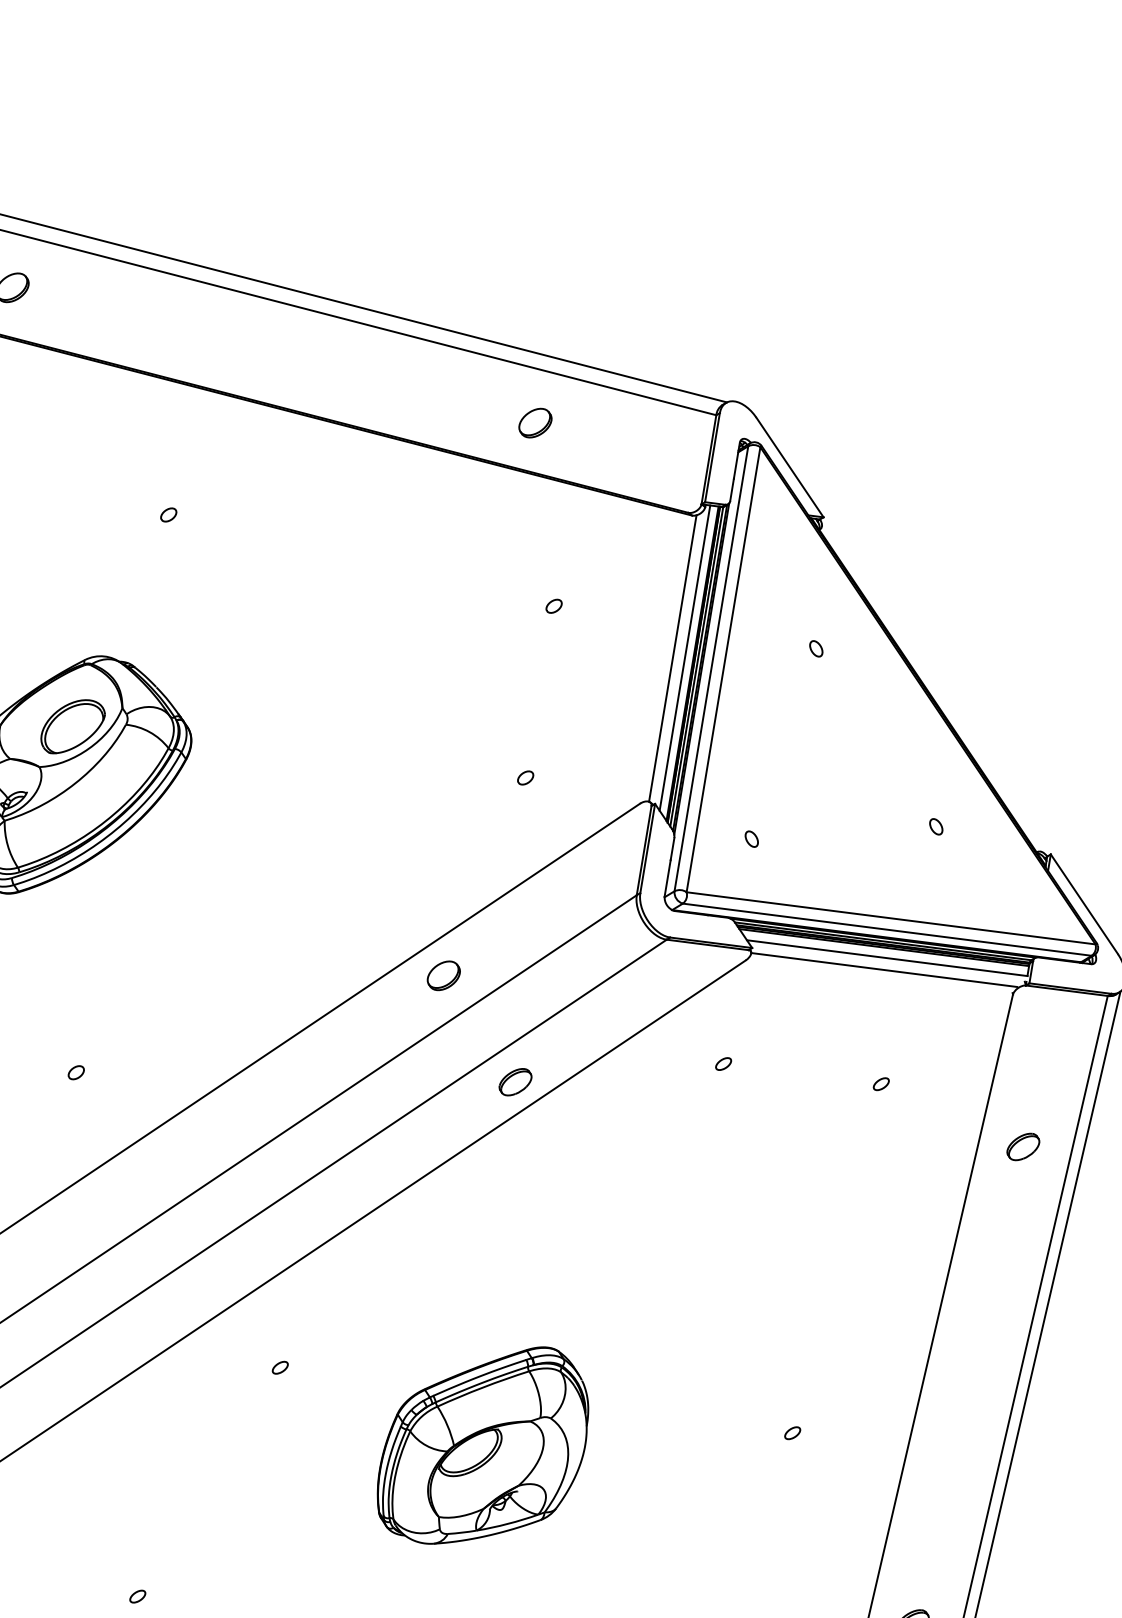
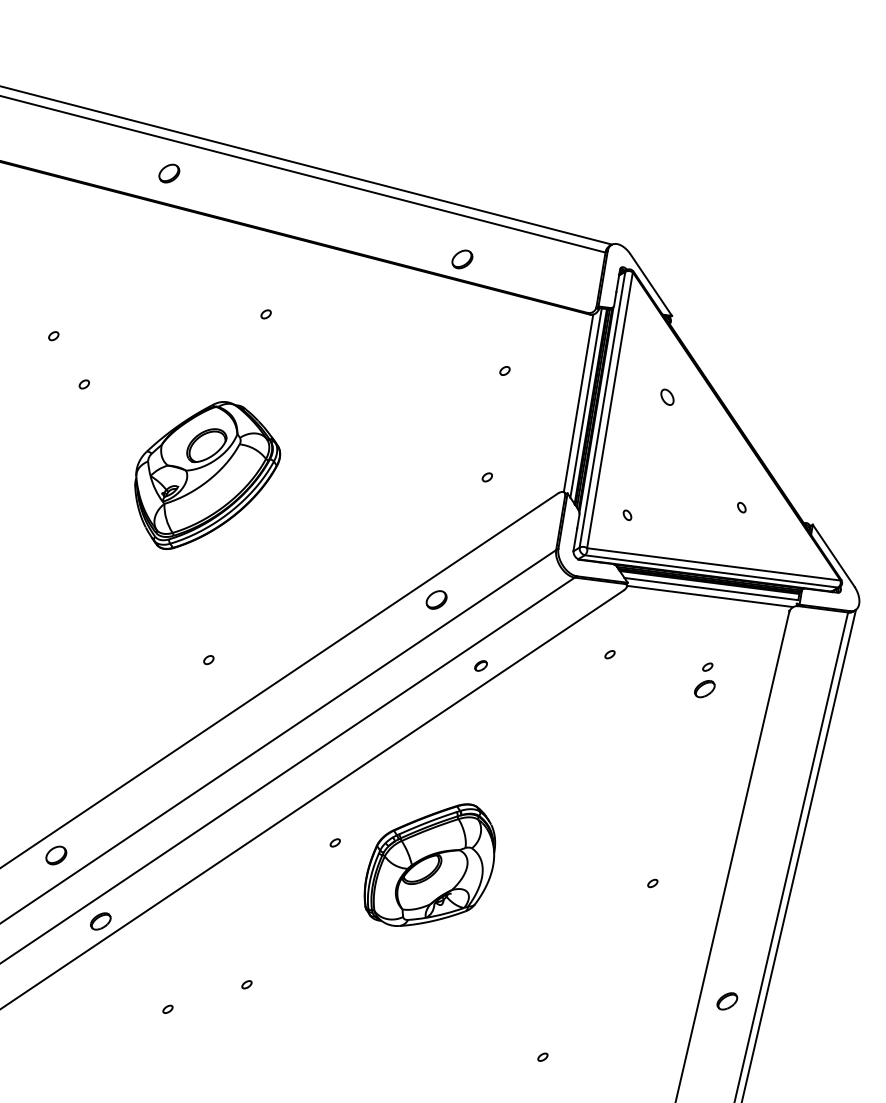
part: (535, 423) -> (462, 259), moved
part: (816, 649) -> (667, 397), size x1.6
part: (514, 1081) -> (480, 665), size x0.6
part: (1022, 1147) -> (704, 689), moved
part: (482, 1444) -> (429, 864), moved

